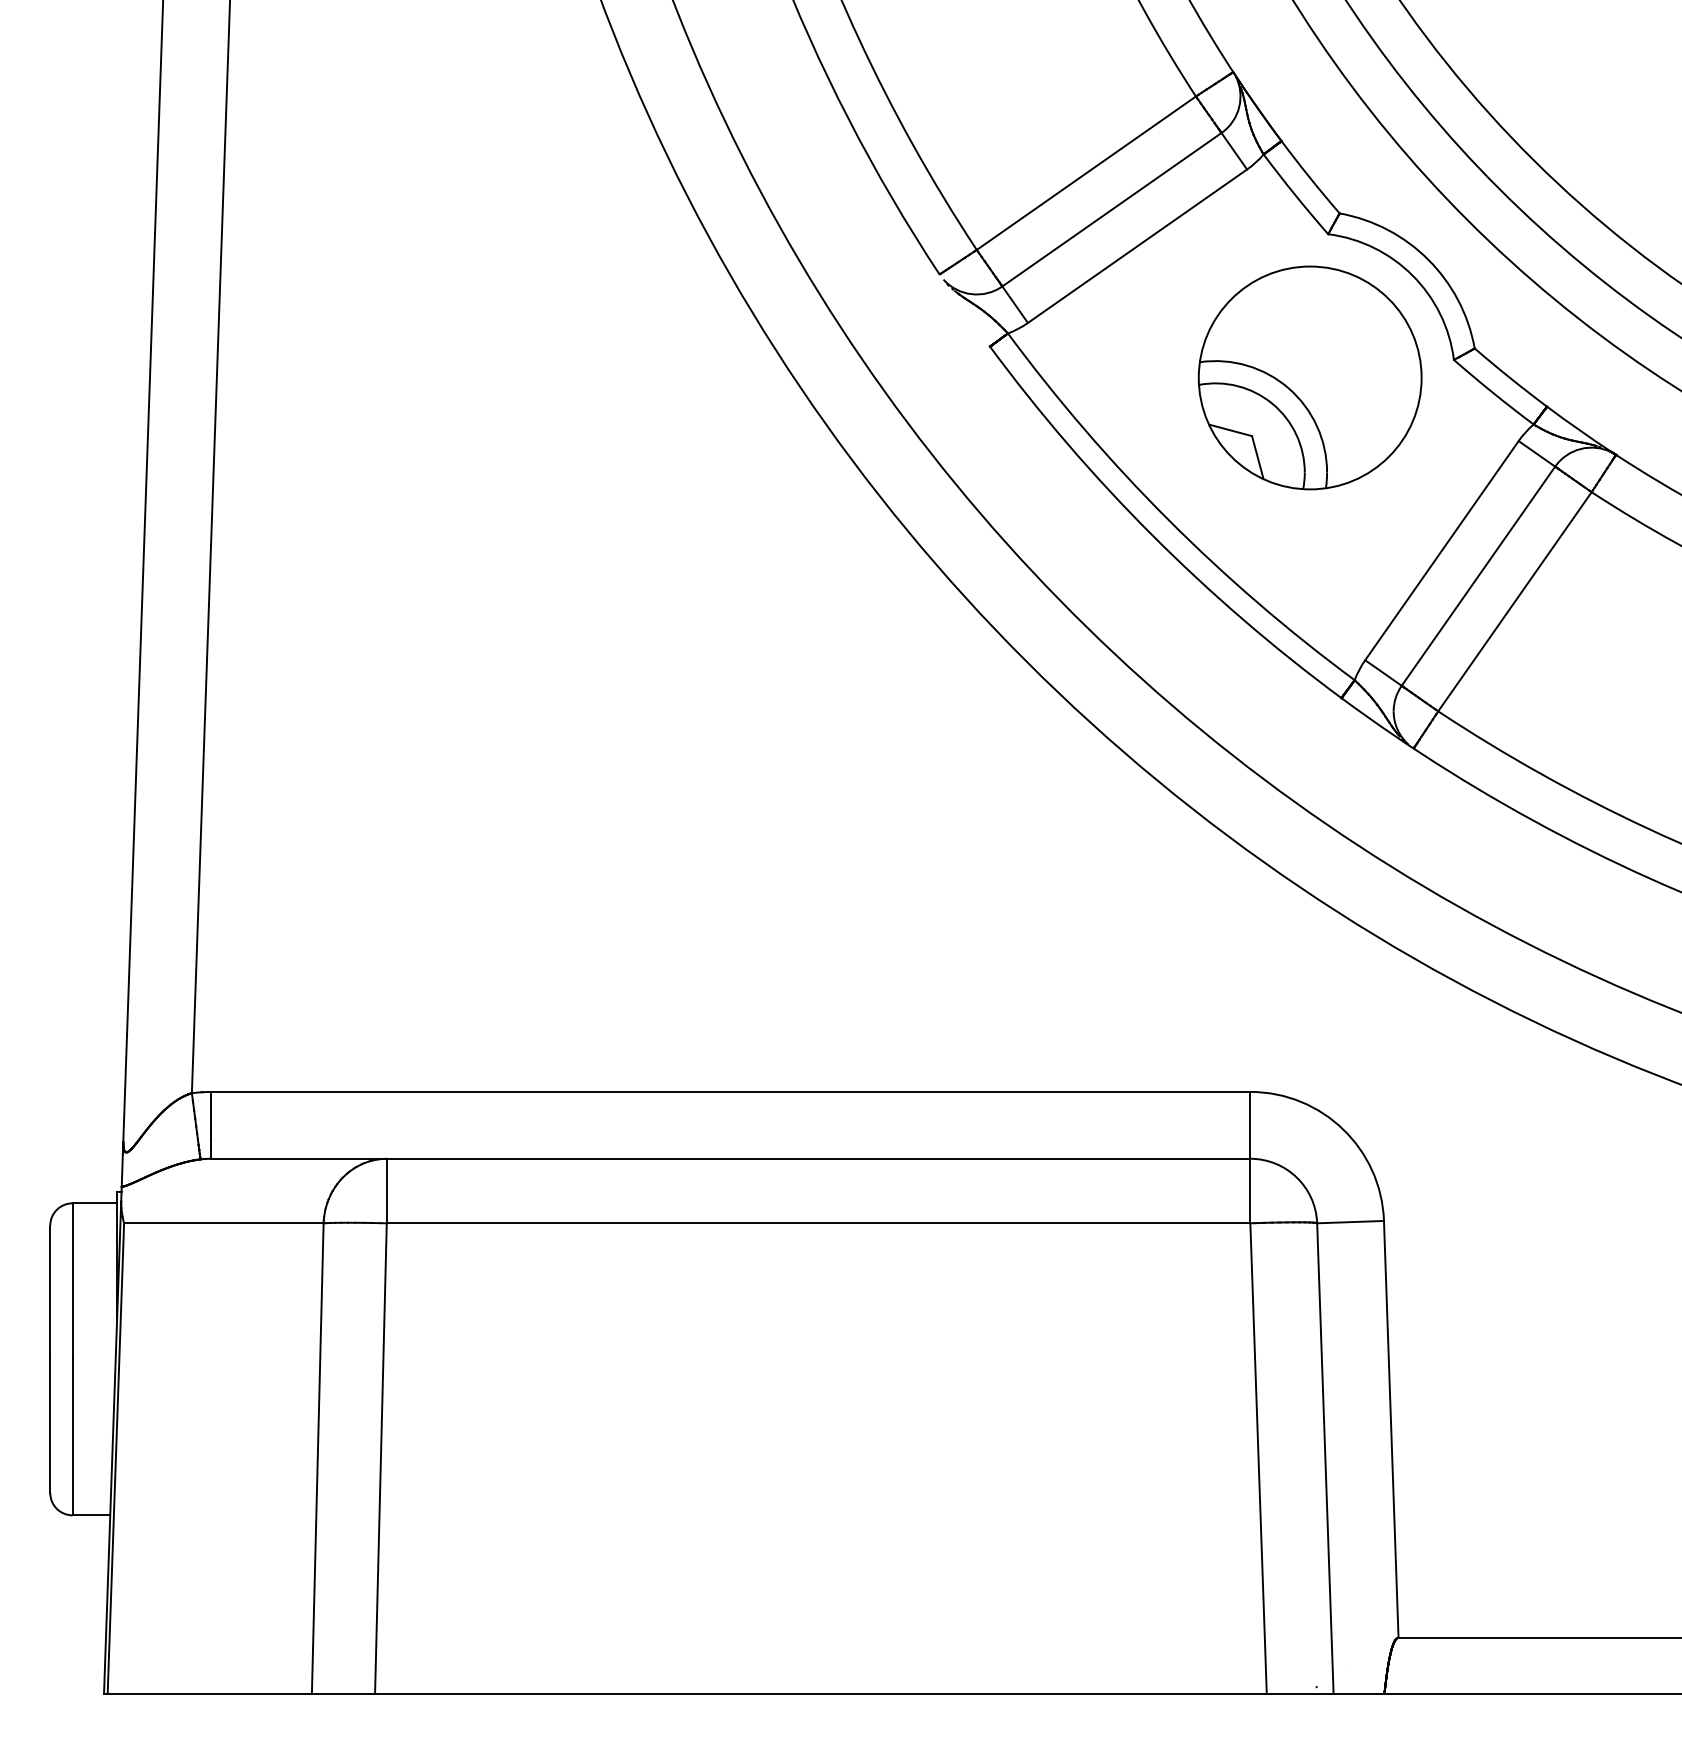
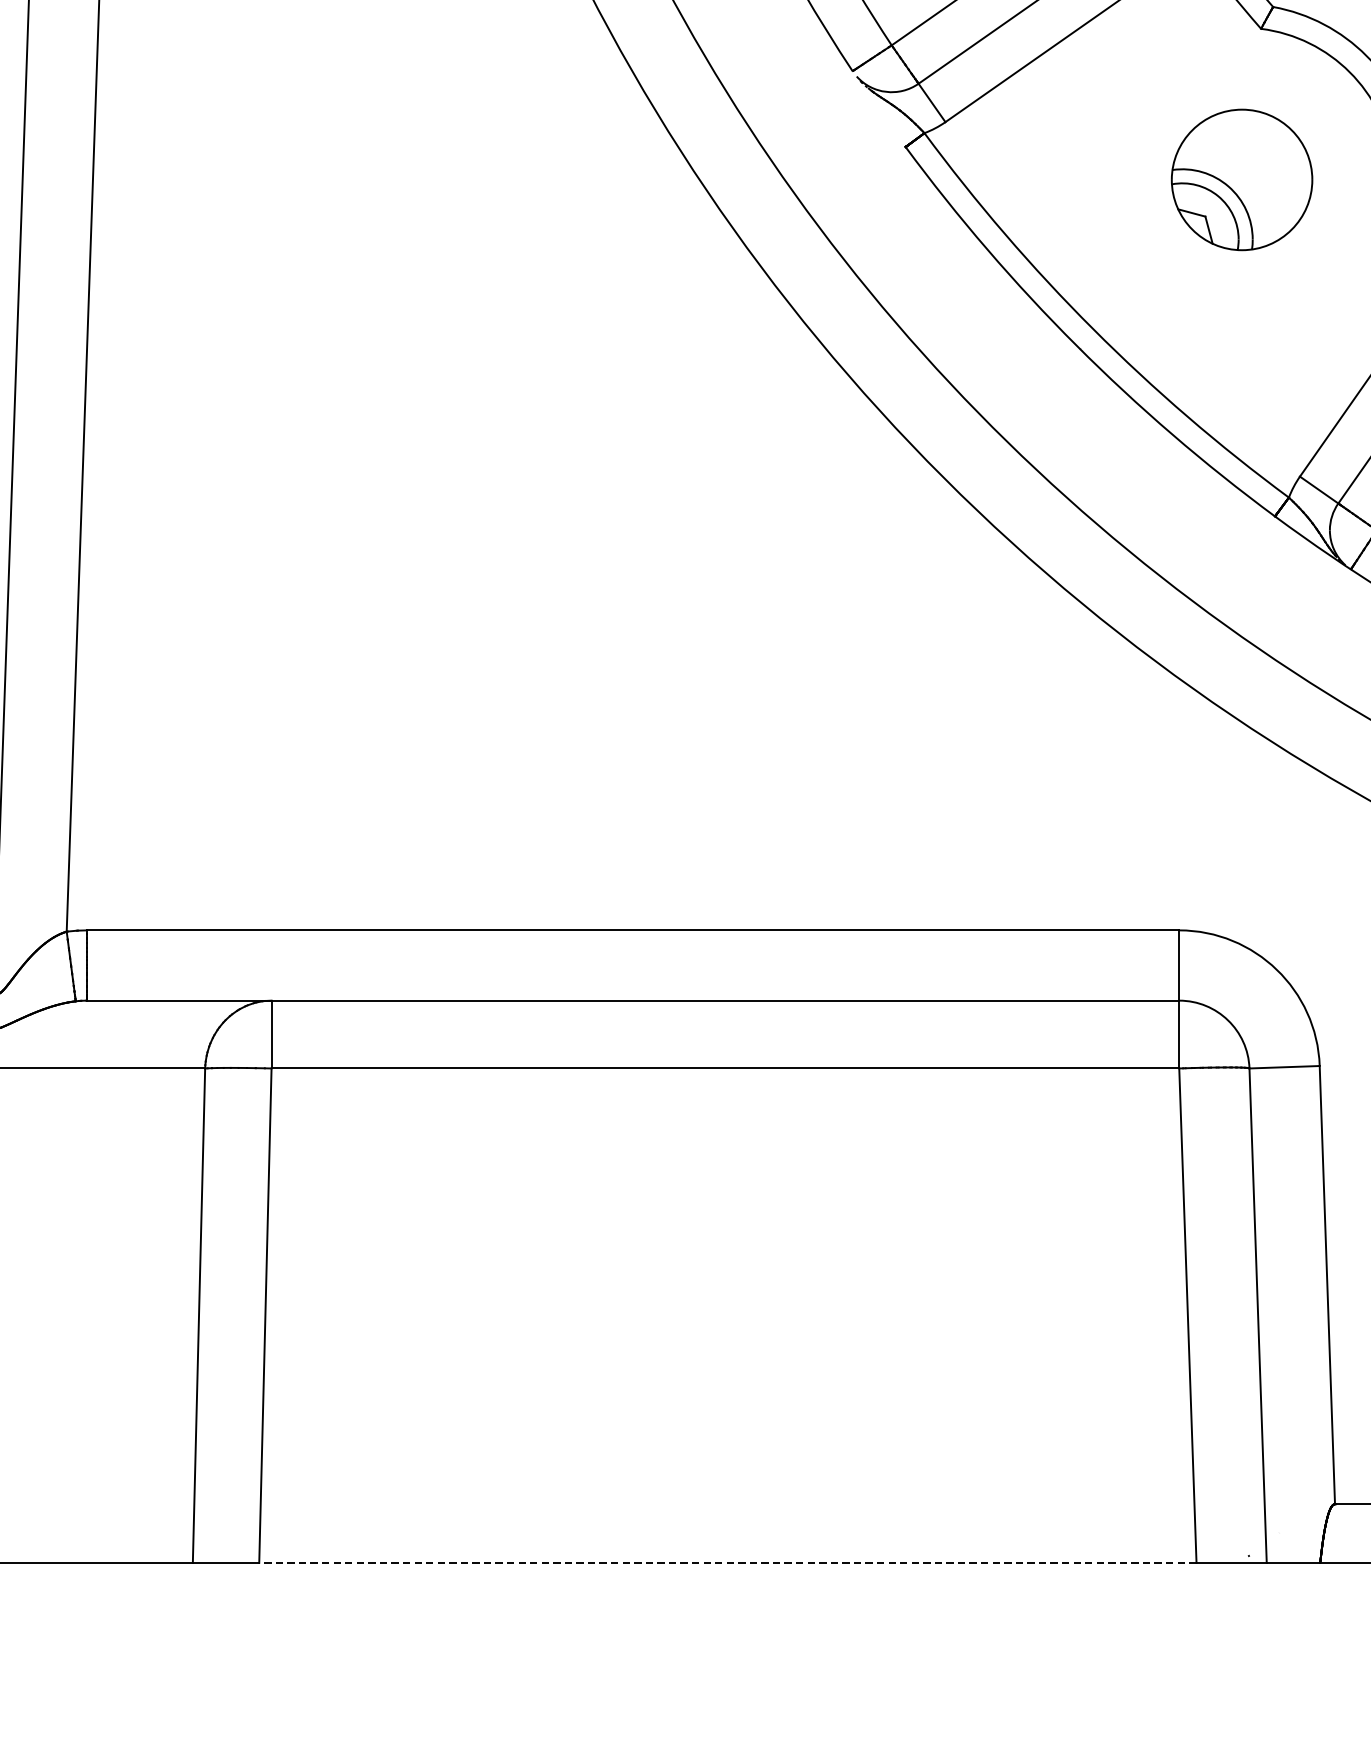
part: (1309, 377) -> (1241, 179), size x0.6
line: (820, 1693) -> (727, 1562), solid -> dashed

